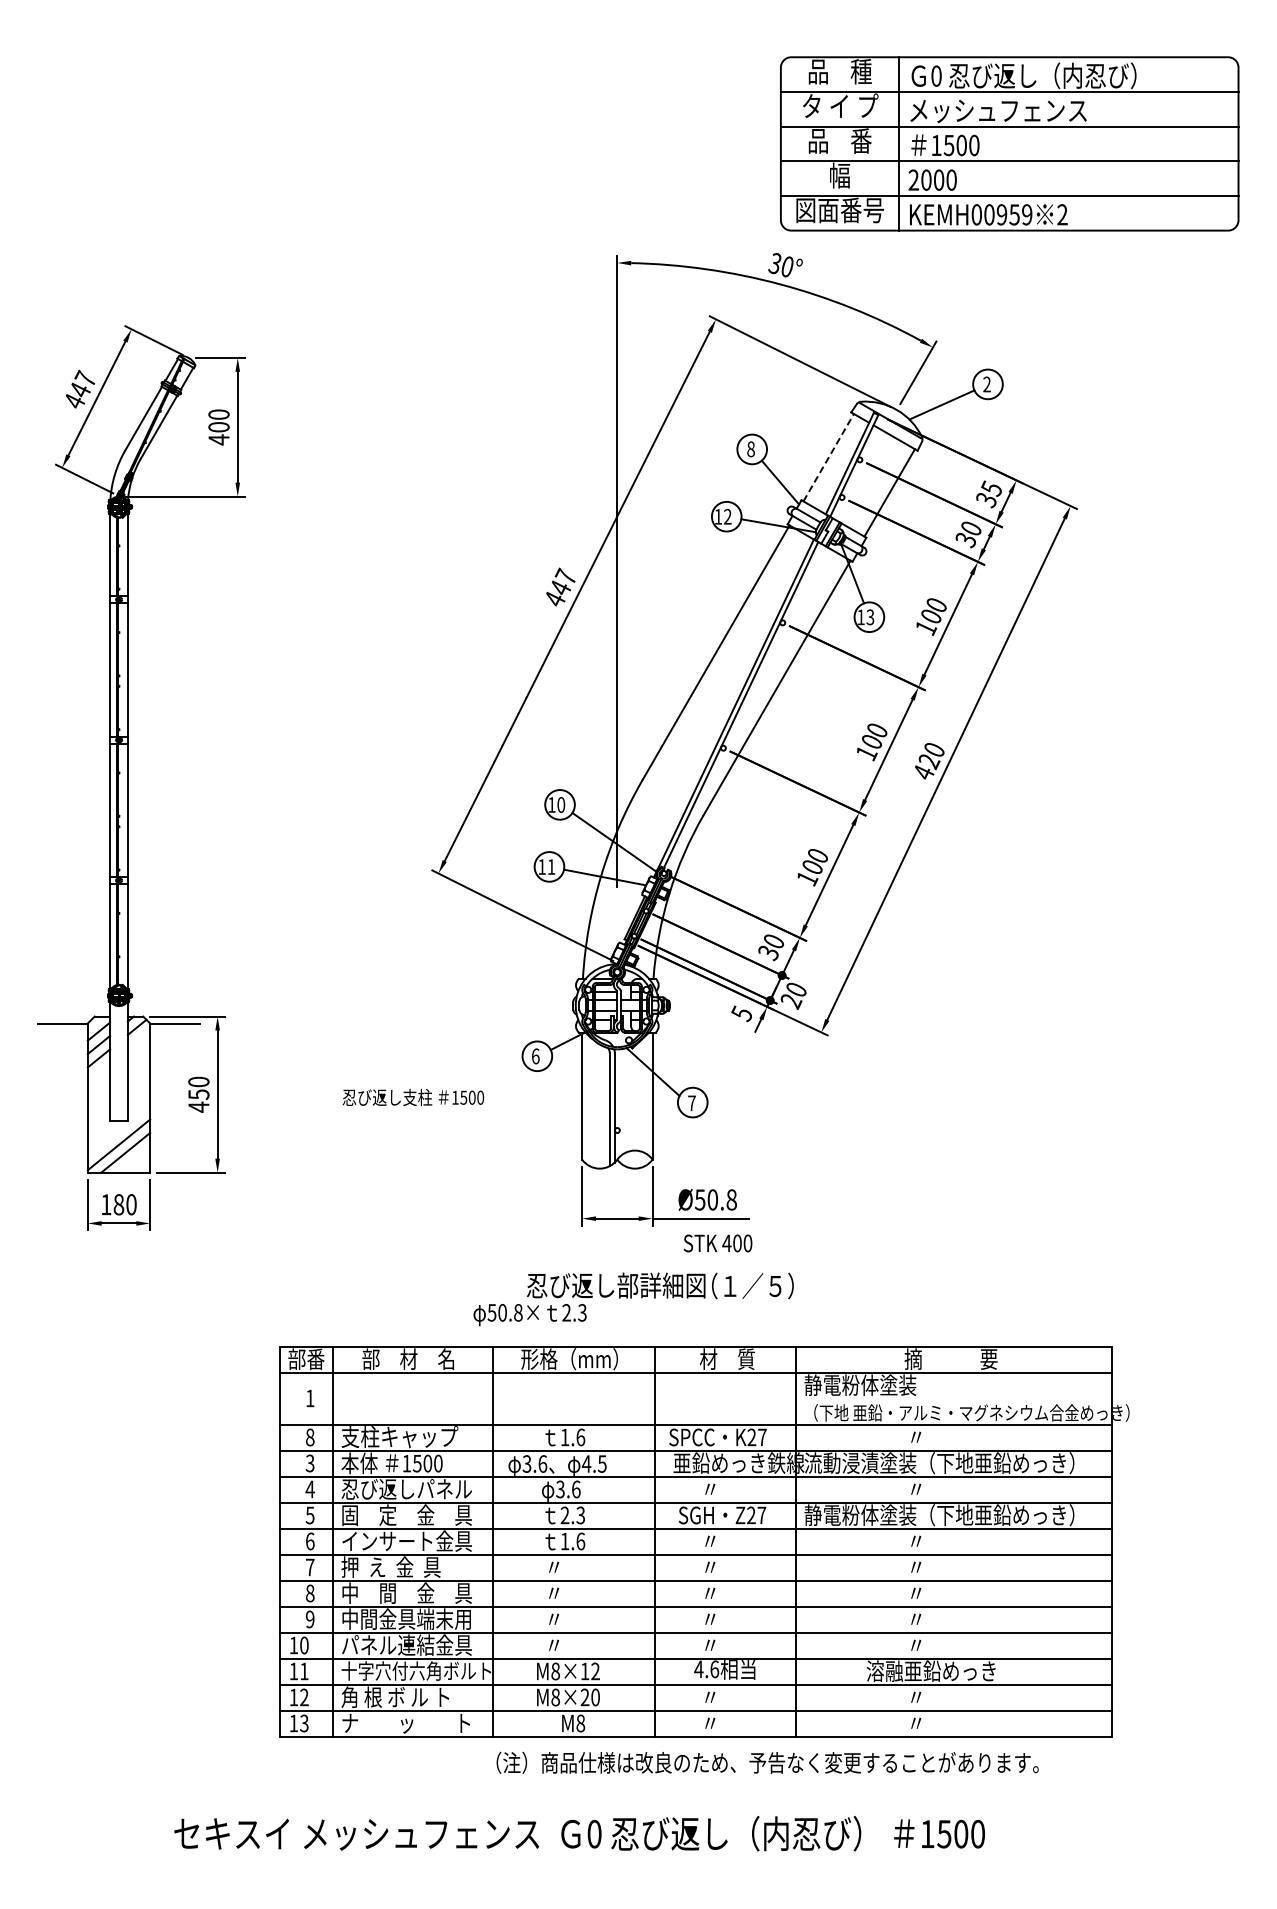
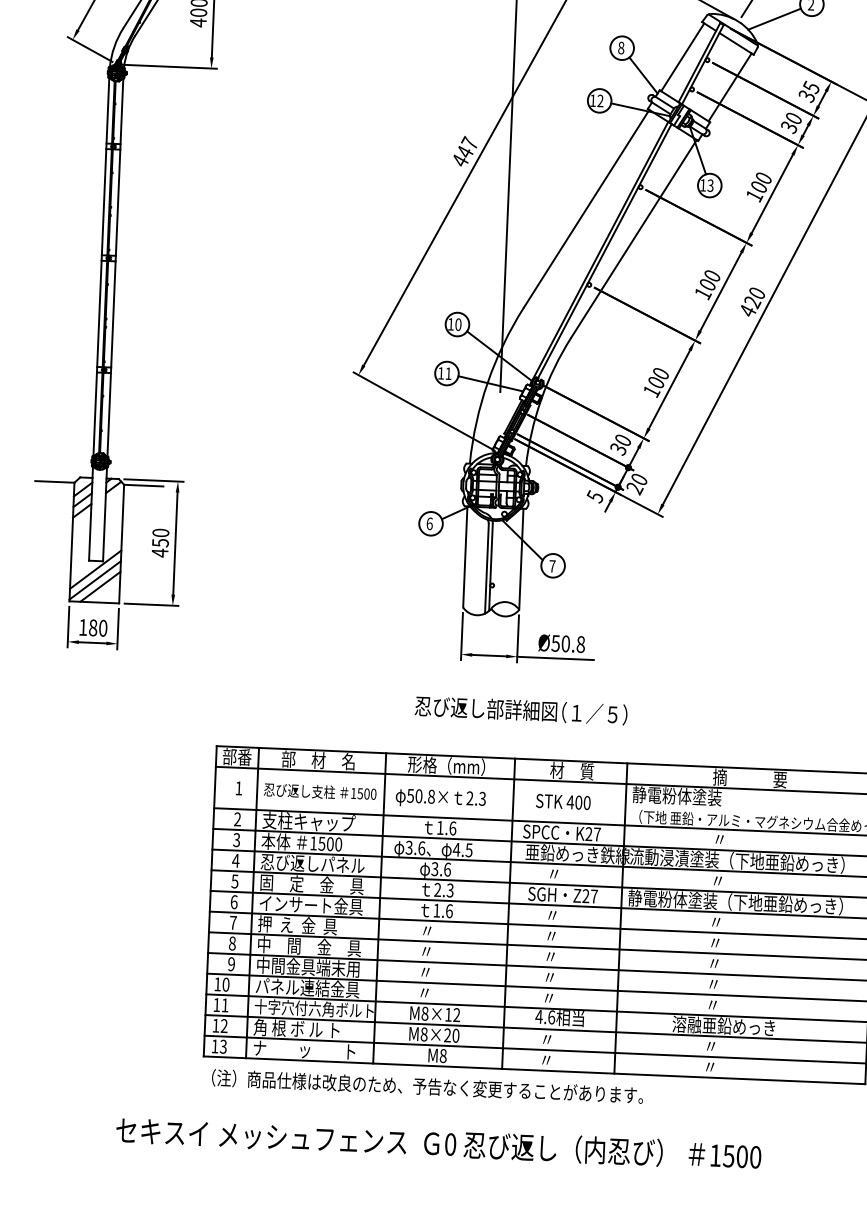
line: (828, 457) -> (682, 57), dashed -> solid
text: (413, 1097) -> (320, 791), moved
line: (118, 1131) -> (95, 569), added
text: (717, 1243) -> (562, 802), moved
text: (529, 1315) -> (440, 799), moved
text: (309, 1437) -> (237, 819), 8 -> 2
text: (767, 1762) -> (427, 1086), moved

